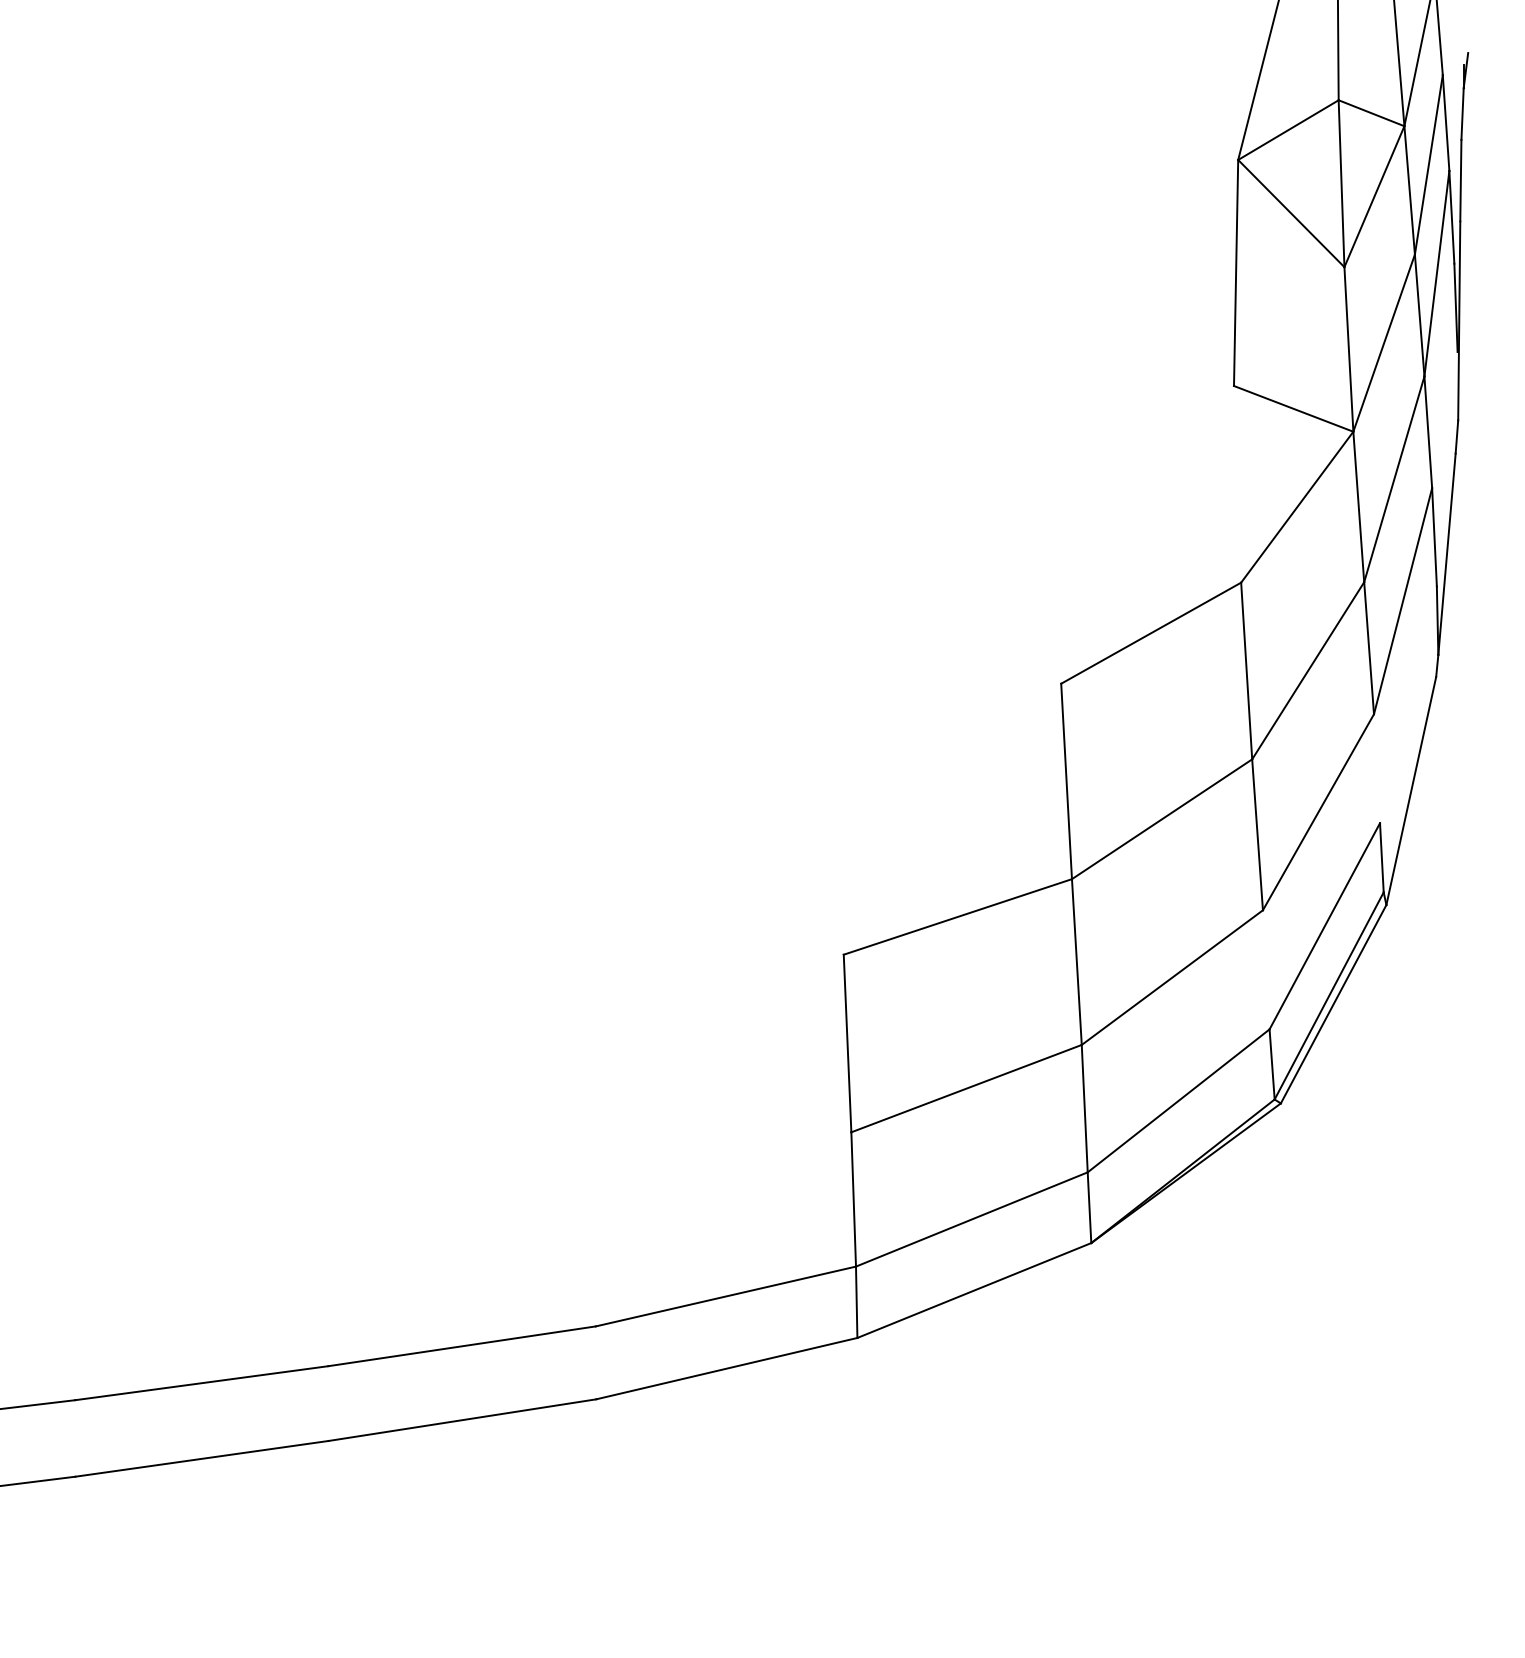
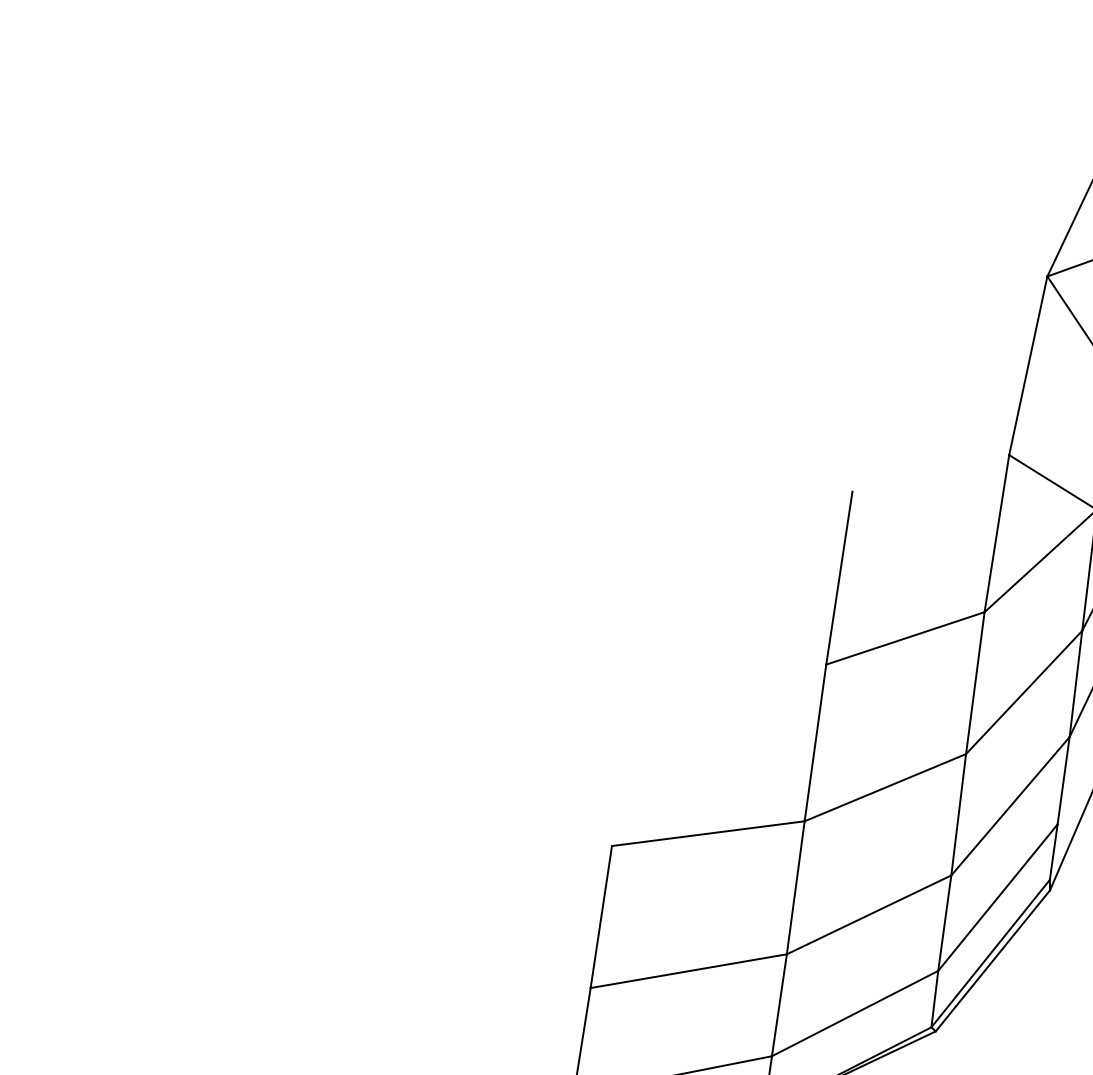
line: (1237, 484) -> (996, 533), added
line: (1056, 575) -> (839, 578), added
line: (1376, 768) -> (1063, 780), added
line: (1265, 969) -> (944, 922), added

